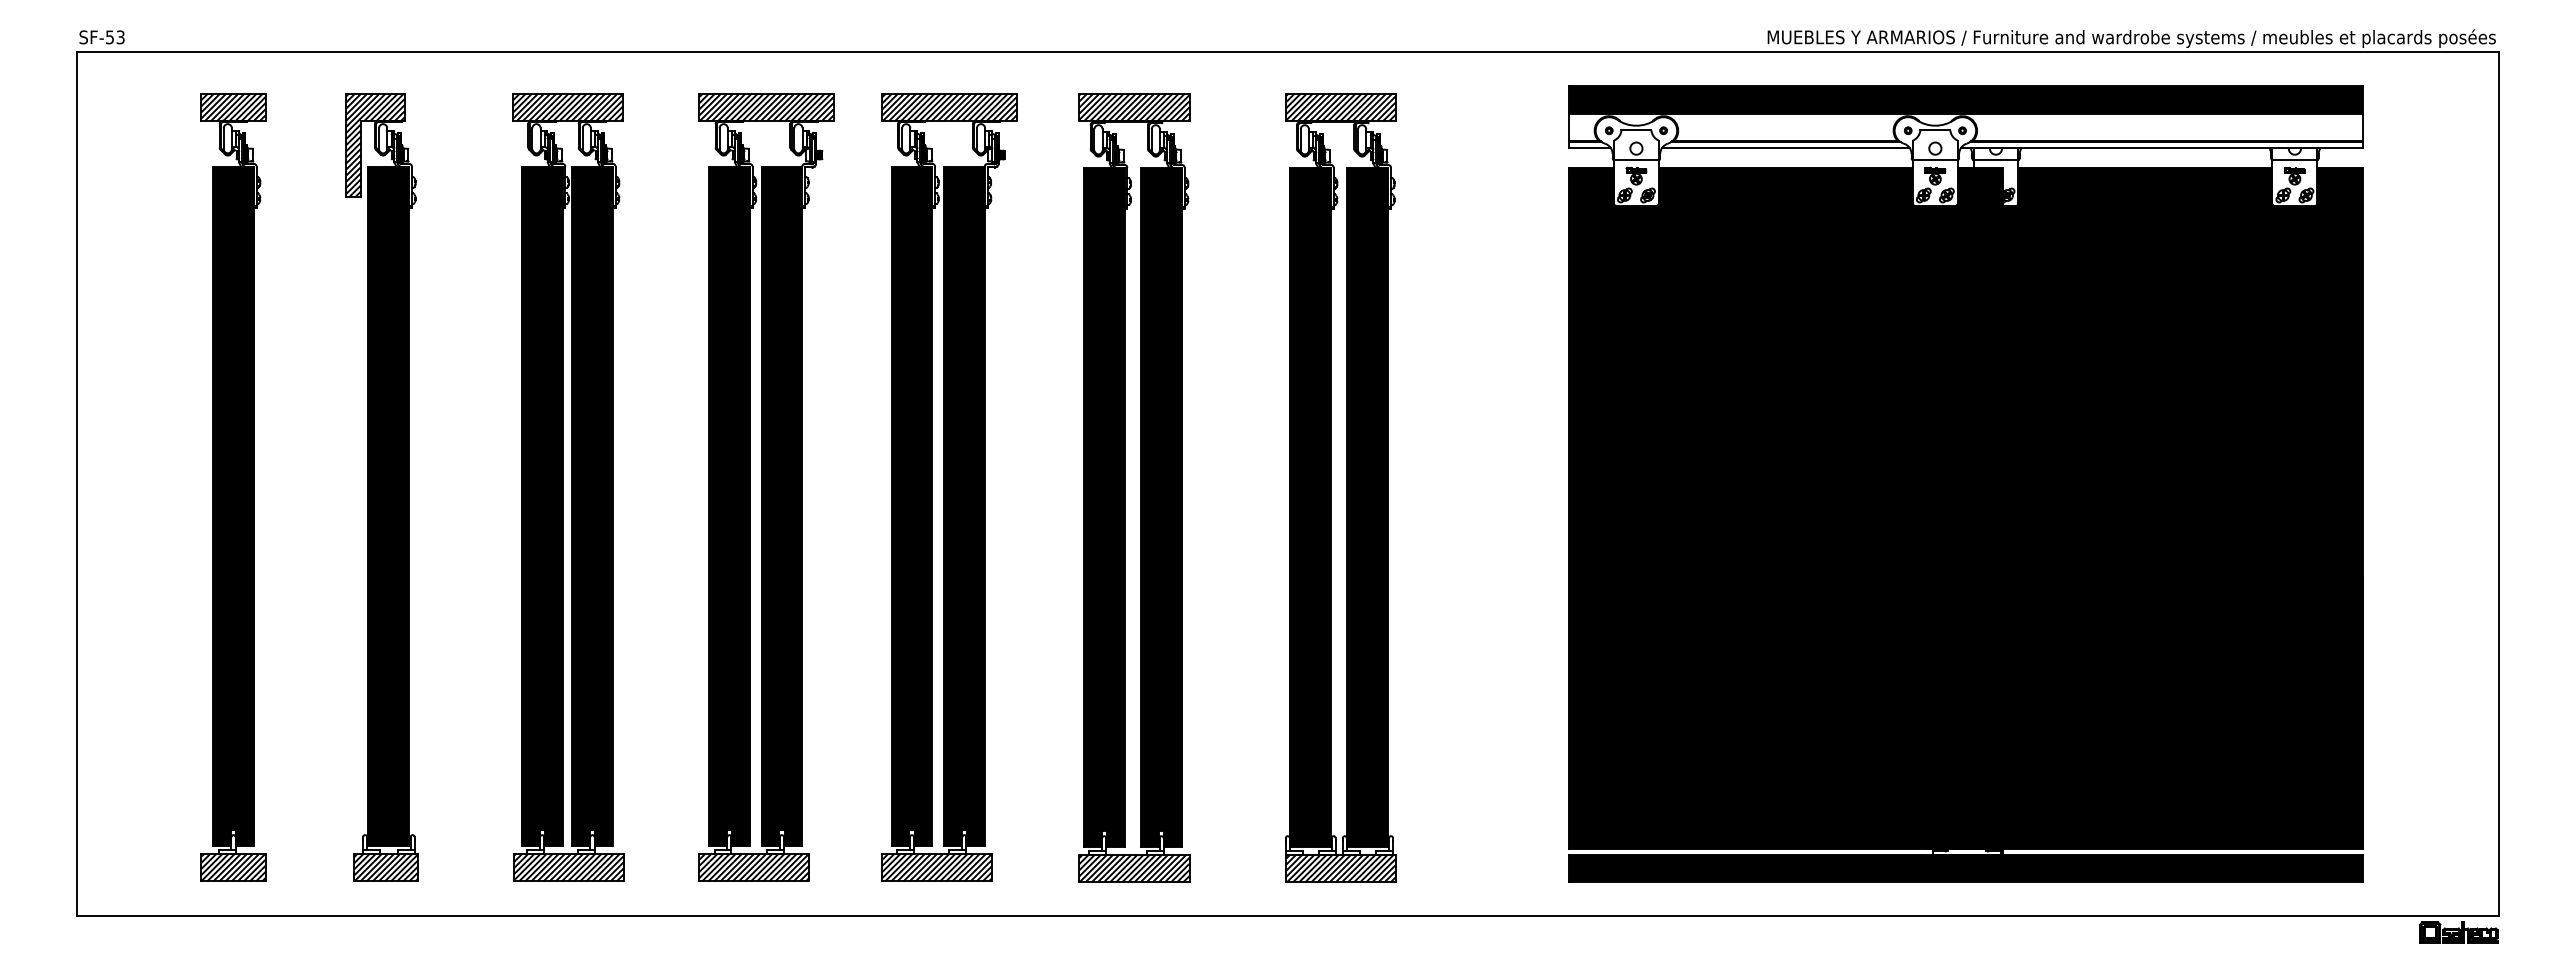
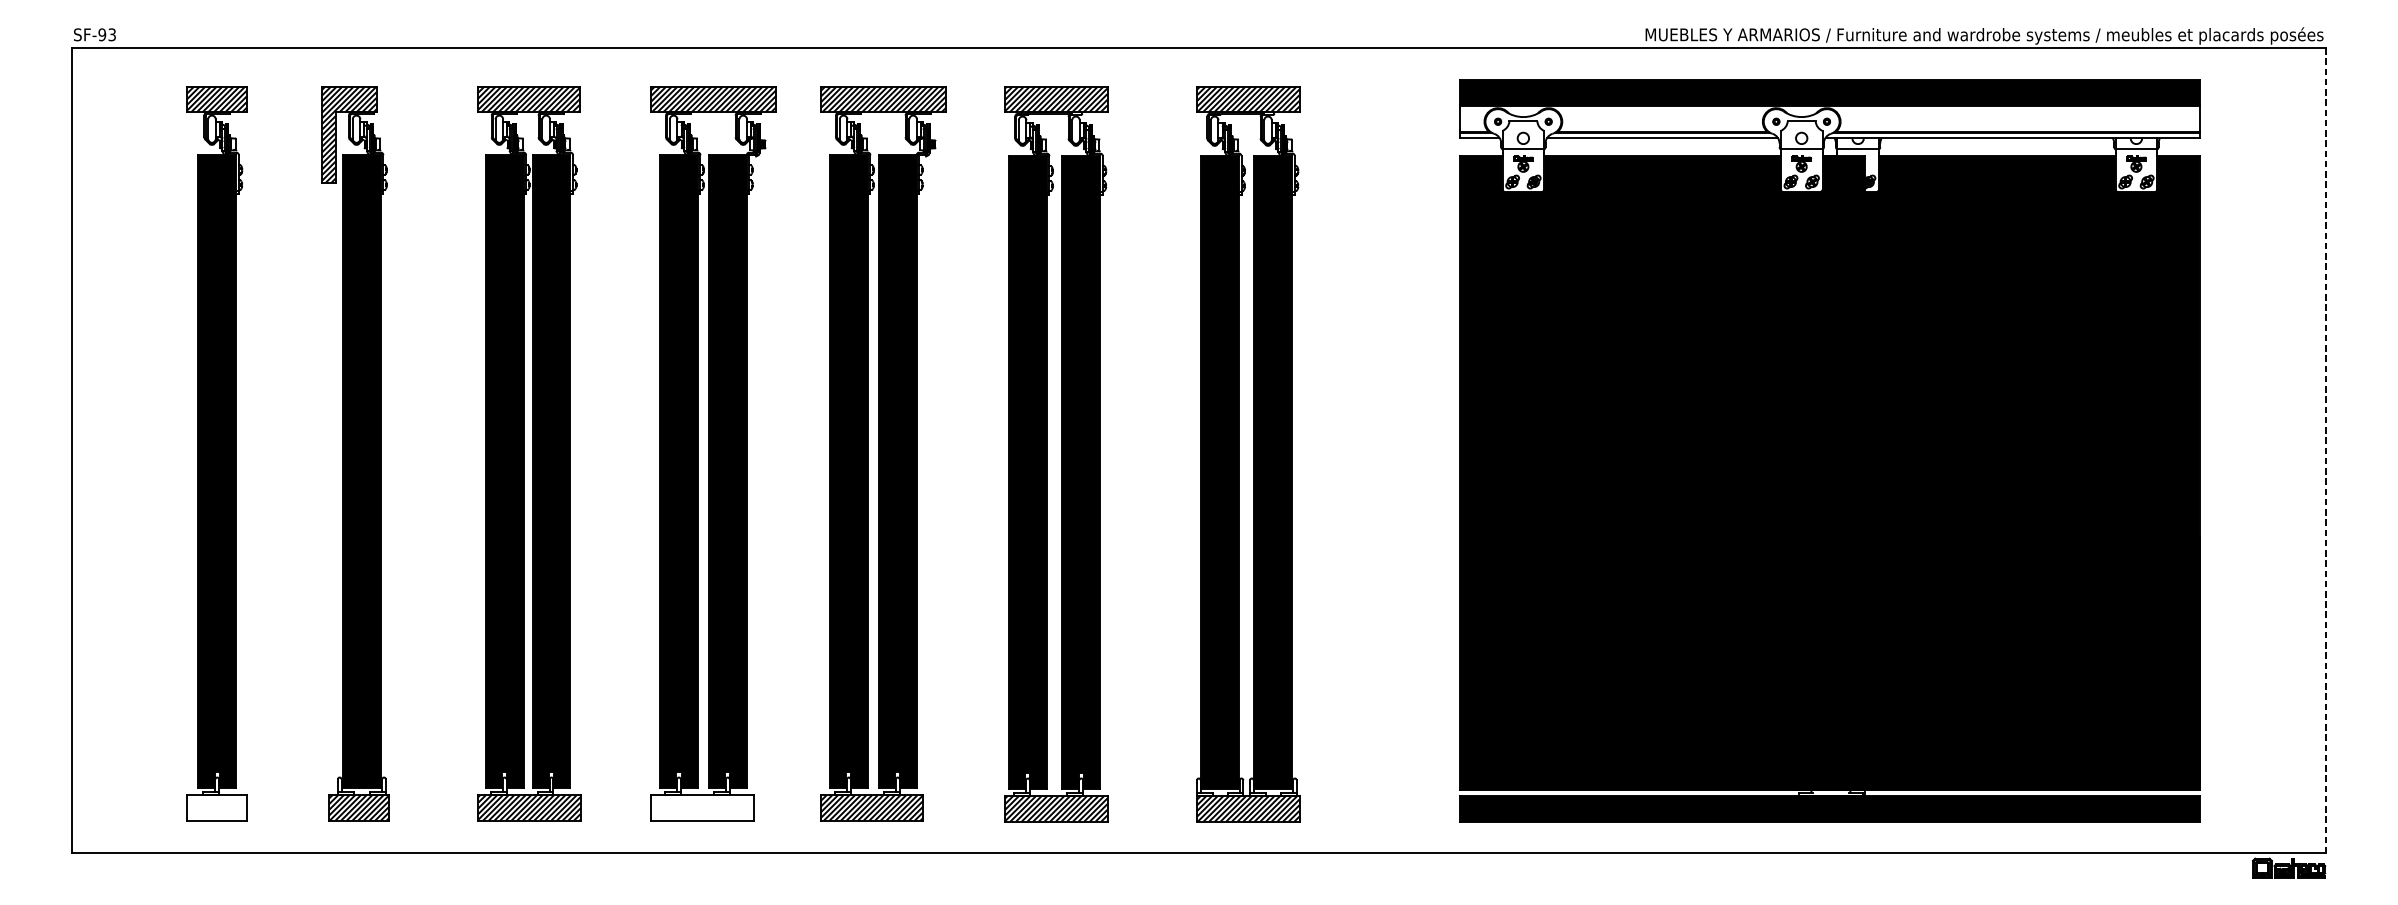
text: (109, 36) -> (101, 34), SF-53 -> SF-93
line: (2498, 484) -> (2325, 451), solid -> dashed
hatch: (233, 867) -> (217, 807), removed
hatch: (754, 867) -> (702, 807), removed

